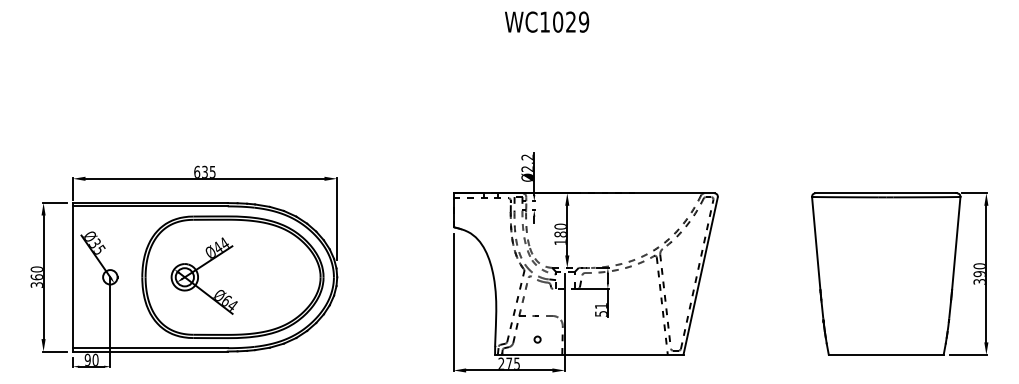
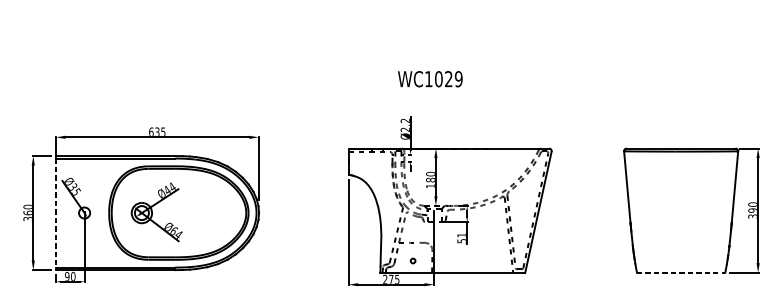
text: (547, 21) -> (430, 78), moved
line: (73, 278) -> (56, 214), solid -> dashed
line: (886, 354) -> (681, 272), solid -> dashed

